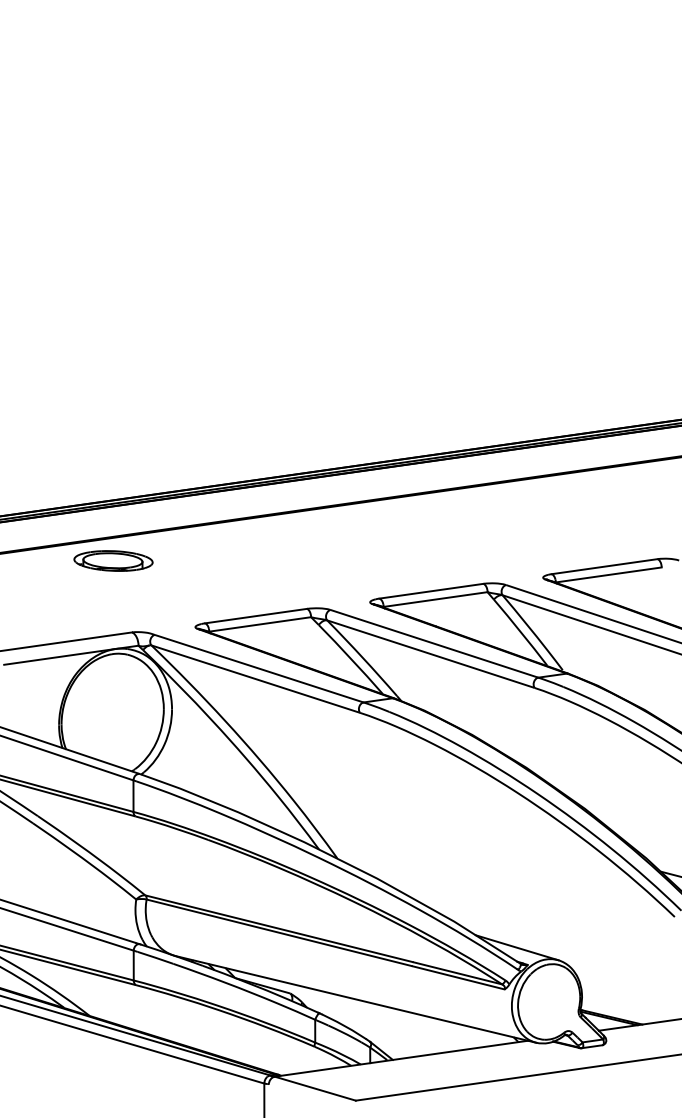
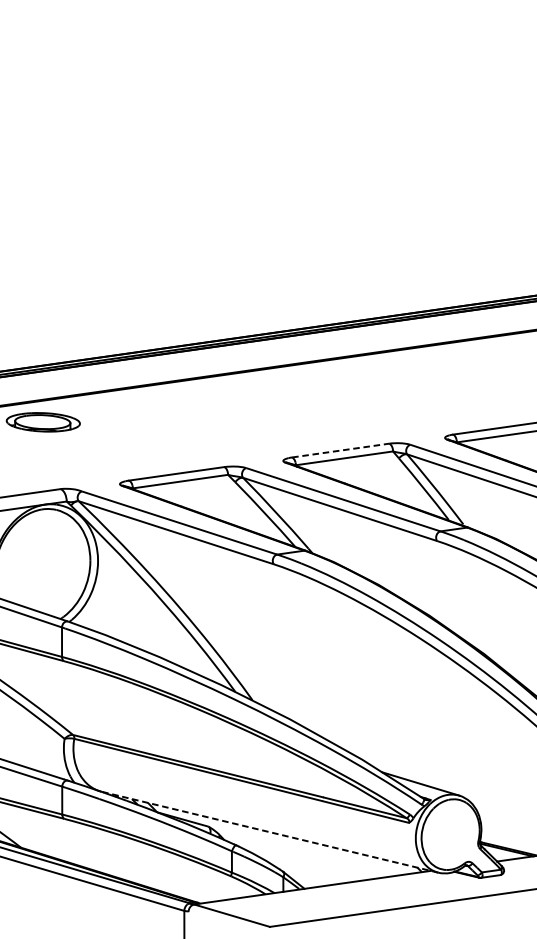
line: (432, 591) -> (341, 450), solid -> dashed
line: (355, 999) -> (269, 832), solid -> dashed

